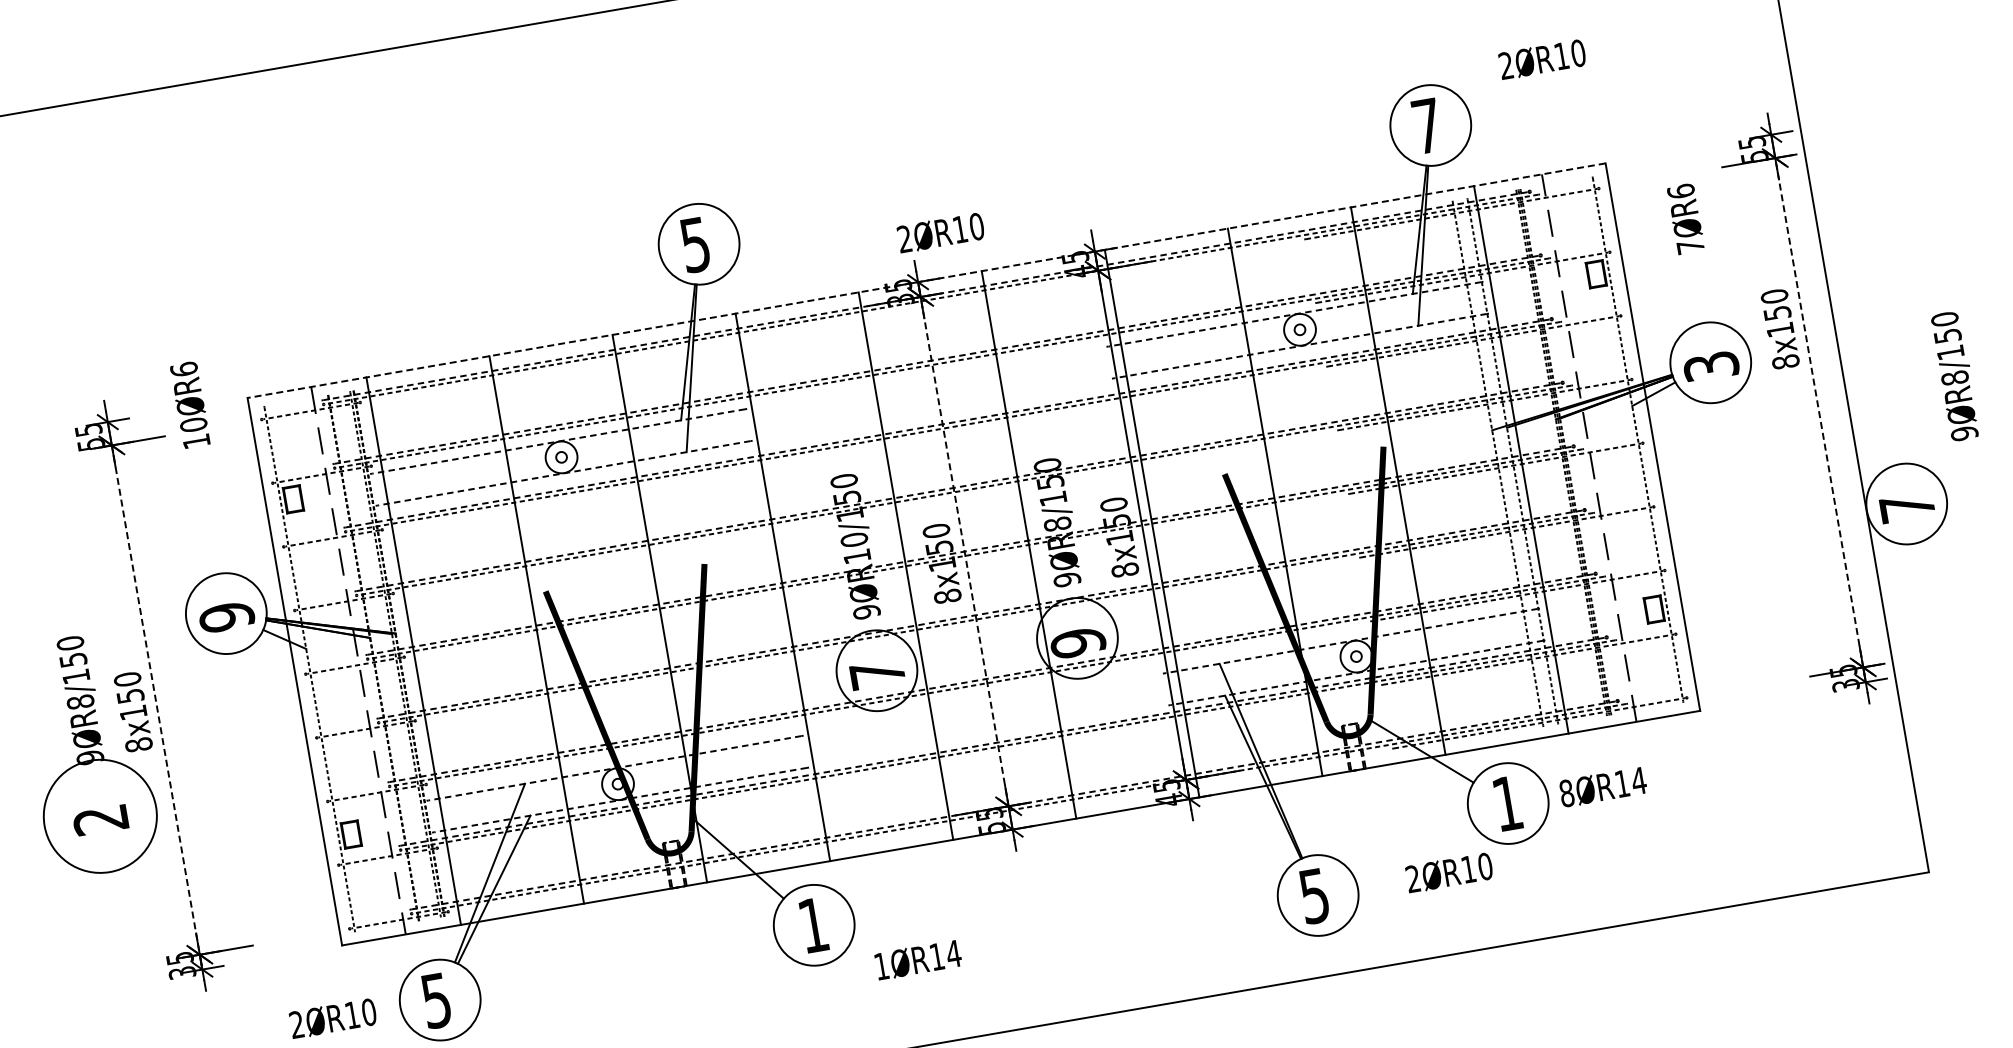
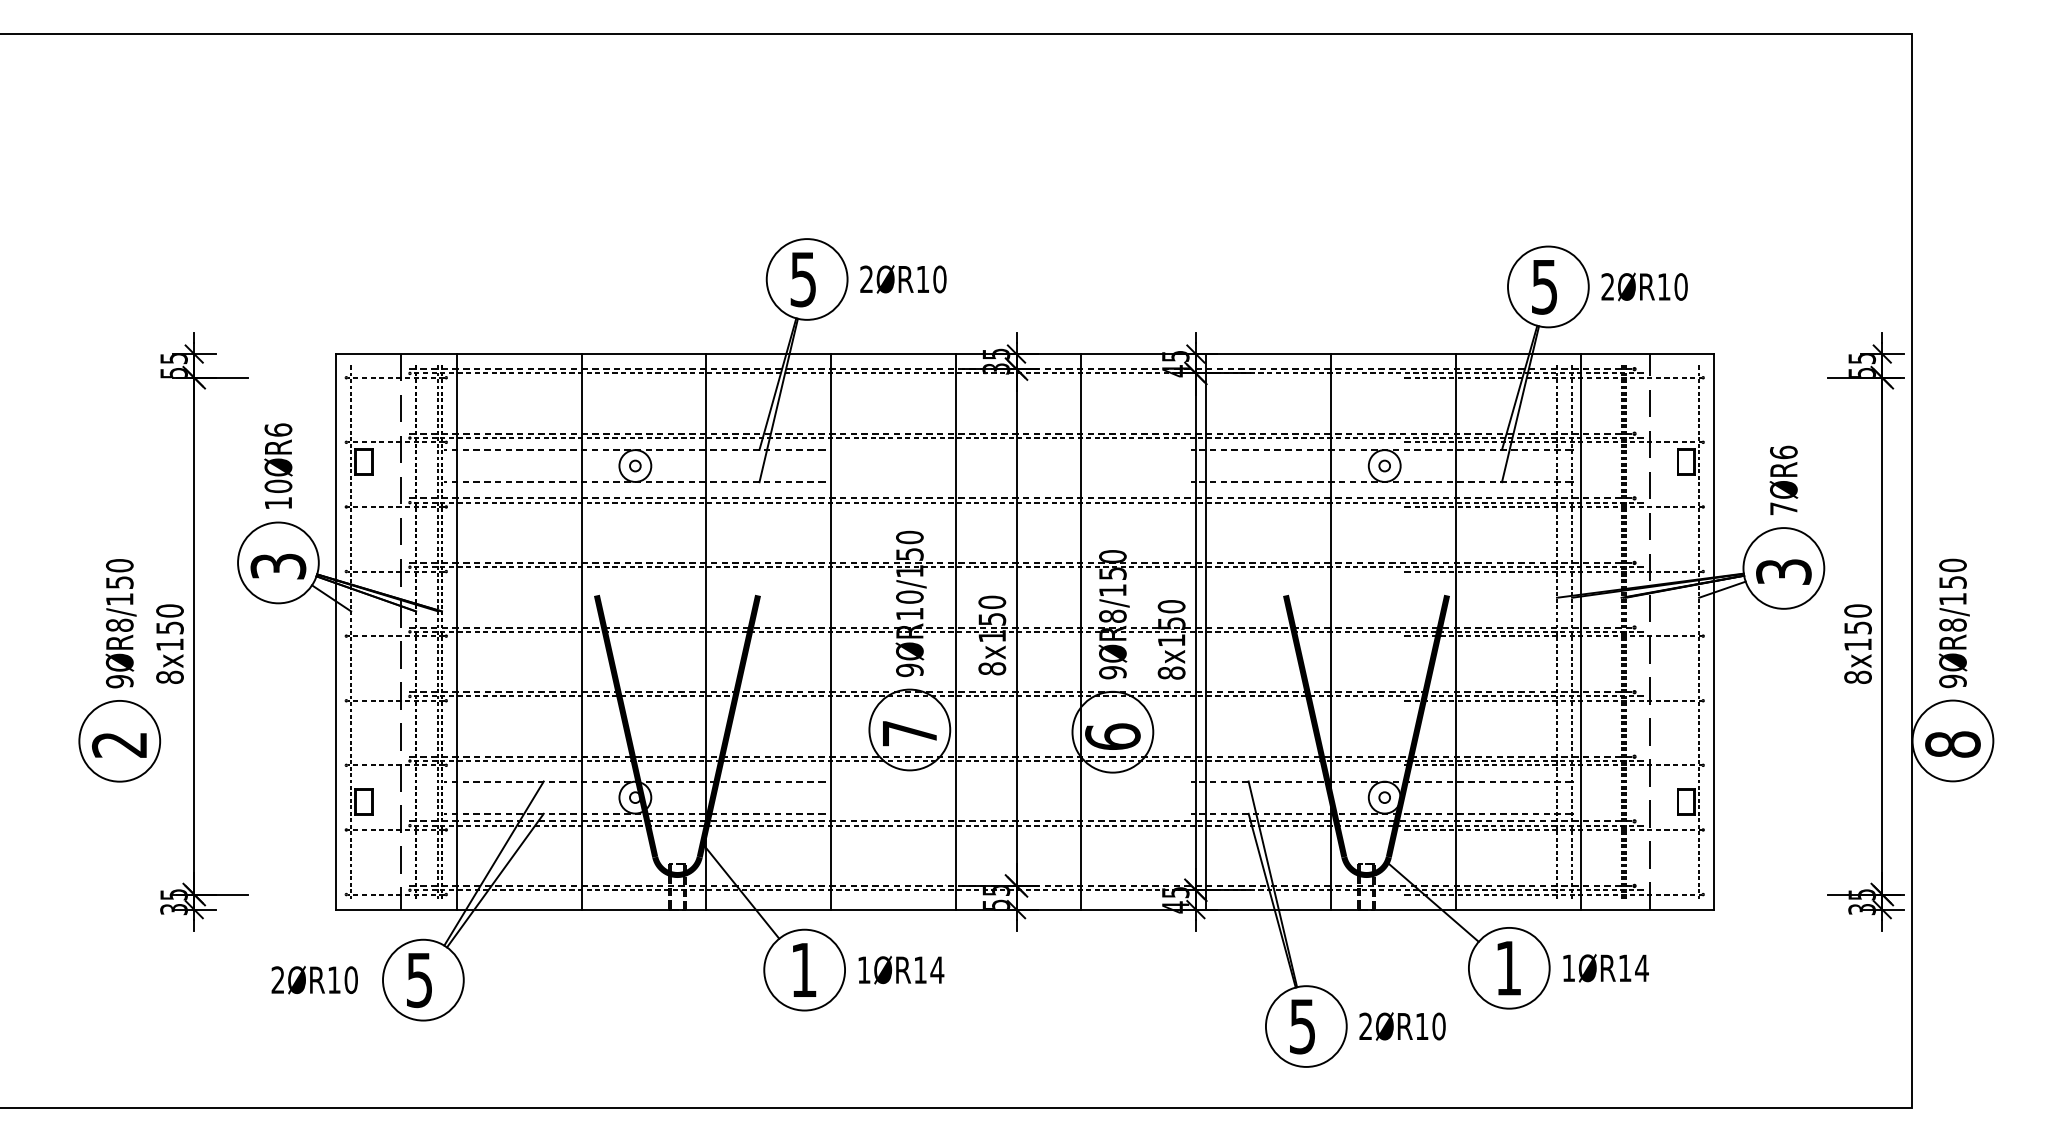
text: (1542, 59) -> (1644, 286), moved
text: (1427, 126) -> (1544, 287), 7 -> 5
text: (1685, 218) -> (1783, 479), moved
text: (941, 232) -> (903, 279), moved
line: (926, 281) -> (1024, 354), dashed -> solid
text: (1779, 328) -> (1857, 643), moved
text: (1955, 376) -> (1953, 623), moved
text: (190, 404) -> (278, 465), moved
line: (1819, 412) -> (1882, 635), dashed -> solid
text: (1906, 507) -> (1952, 744), 7 -> 8
line: (964, 551) -> (1016, 627), dashed -> solid
text: (227, 617) -> (278, 566), 9 -> 3
text: (1077, 642) -> (1112, 736), 9 -> 6
line: (156, 700) -> (194, 636), dashed -> solid
text: (1566, 793) -> (1568, 968), 8ØR14 -> 1ØR14
circle: (99, 815) -> (119, 740), size x0.71
text: (1449, 872) -> (1402, 1026), moved
text: (918, 960) -> (901, 970), moved

